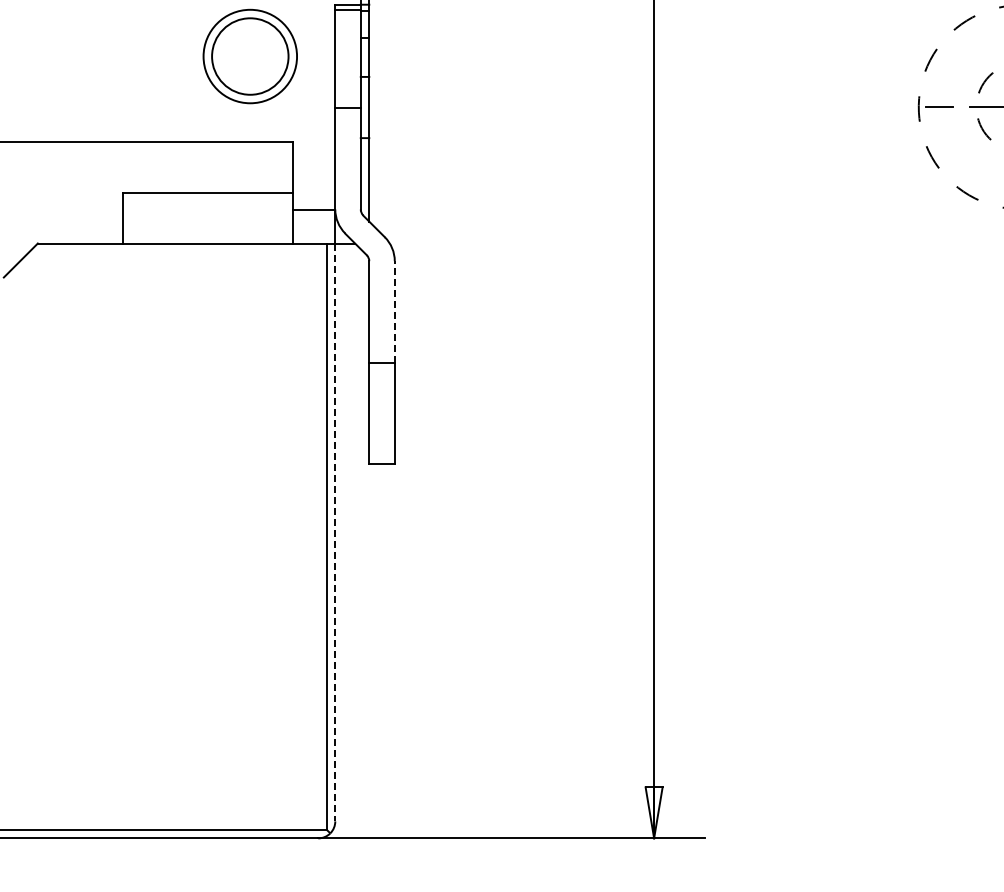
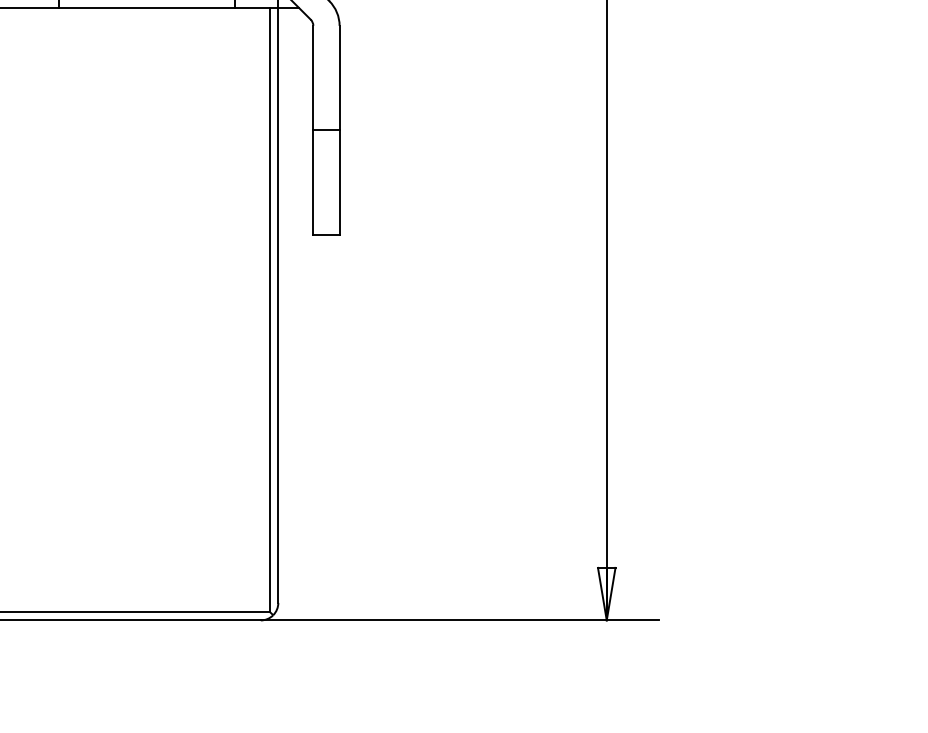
line: (394, 311) -> (339, 77), dashed -> solid
line: (335, 532) -> (278, 305), dashed -> solid

